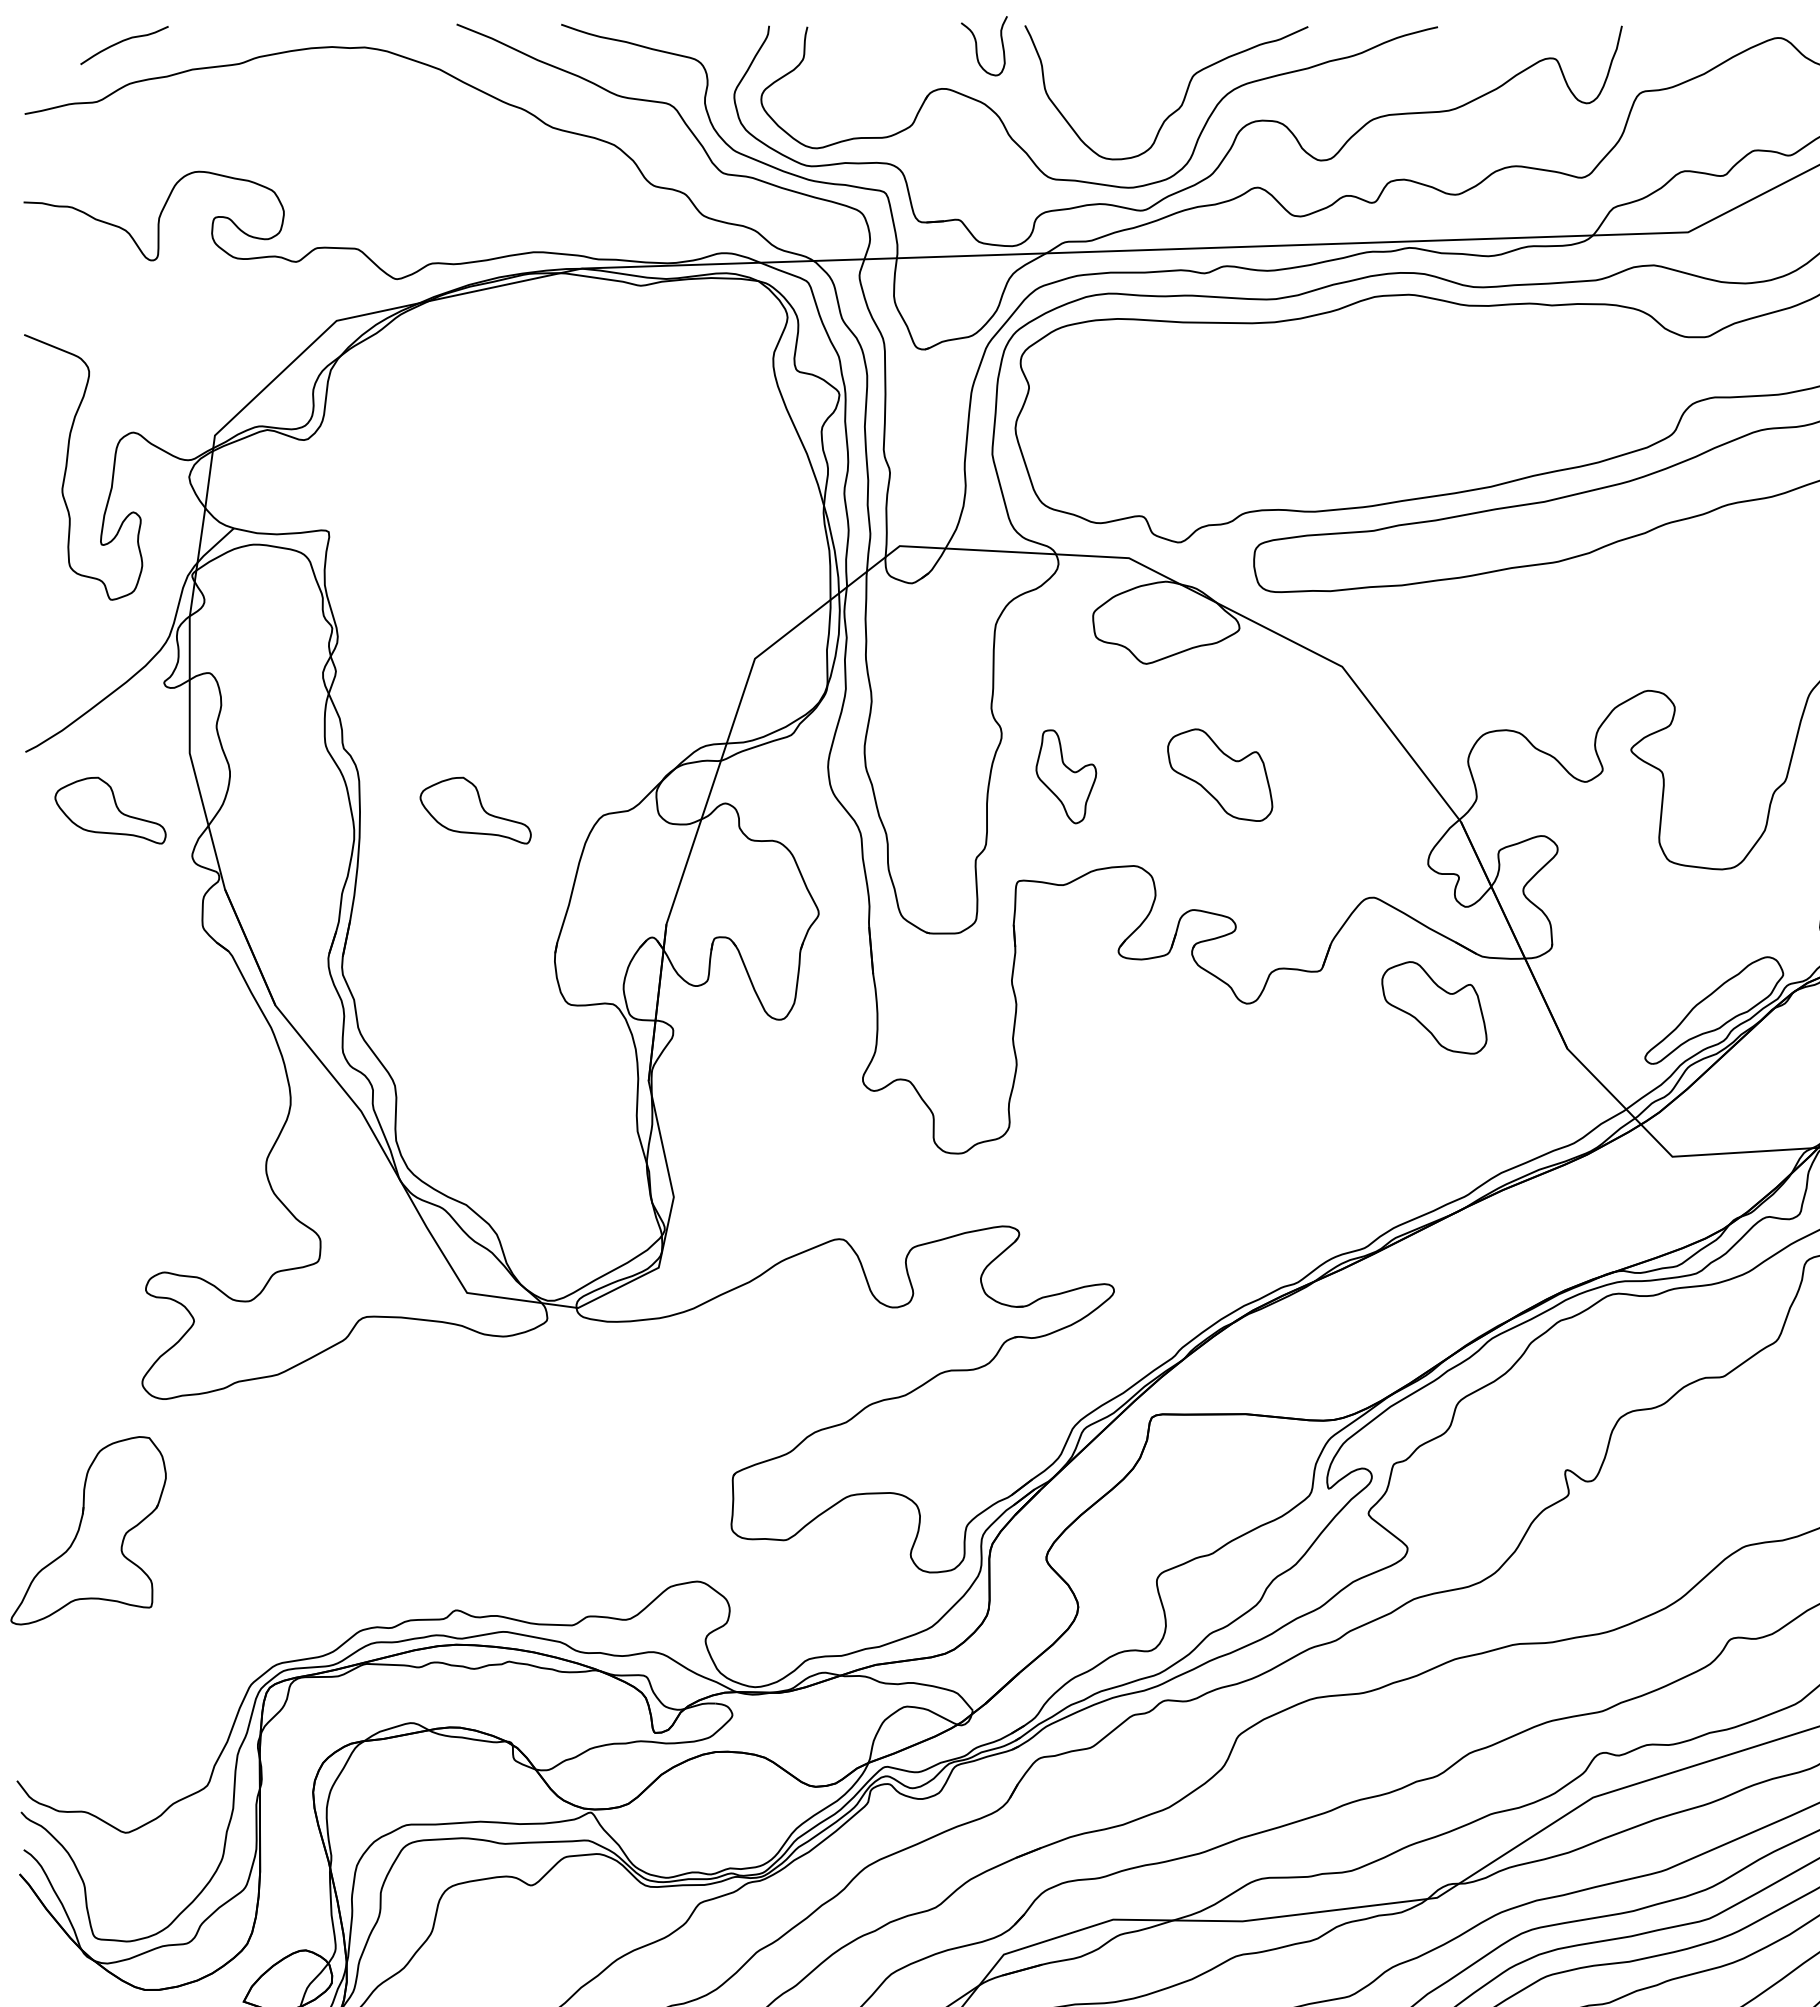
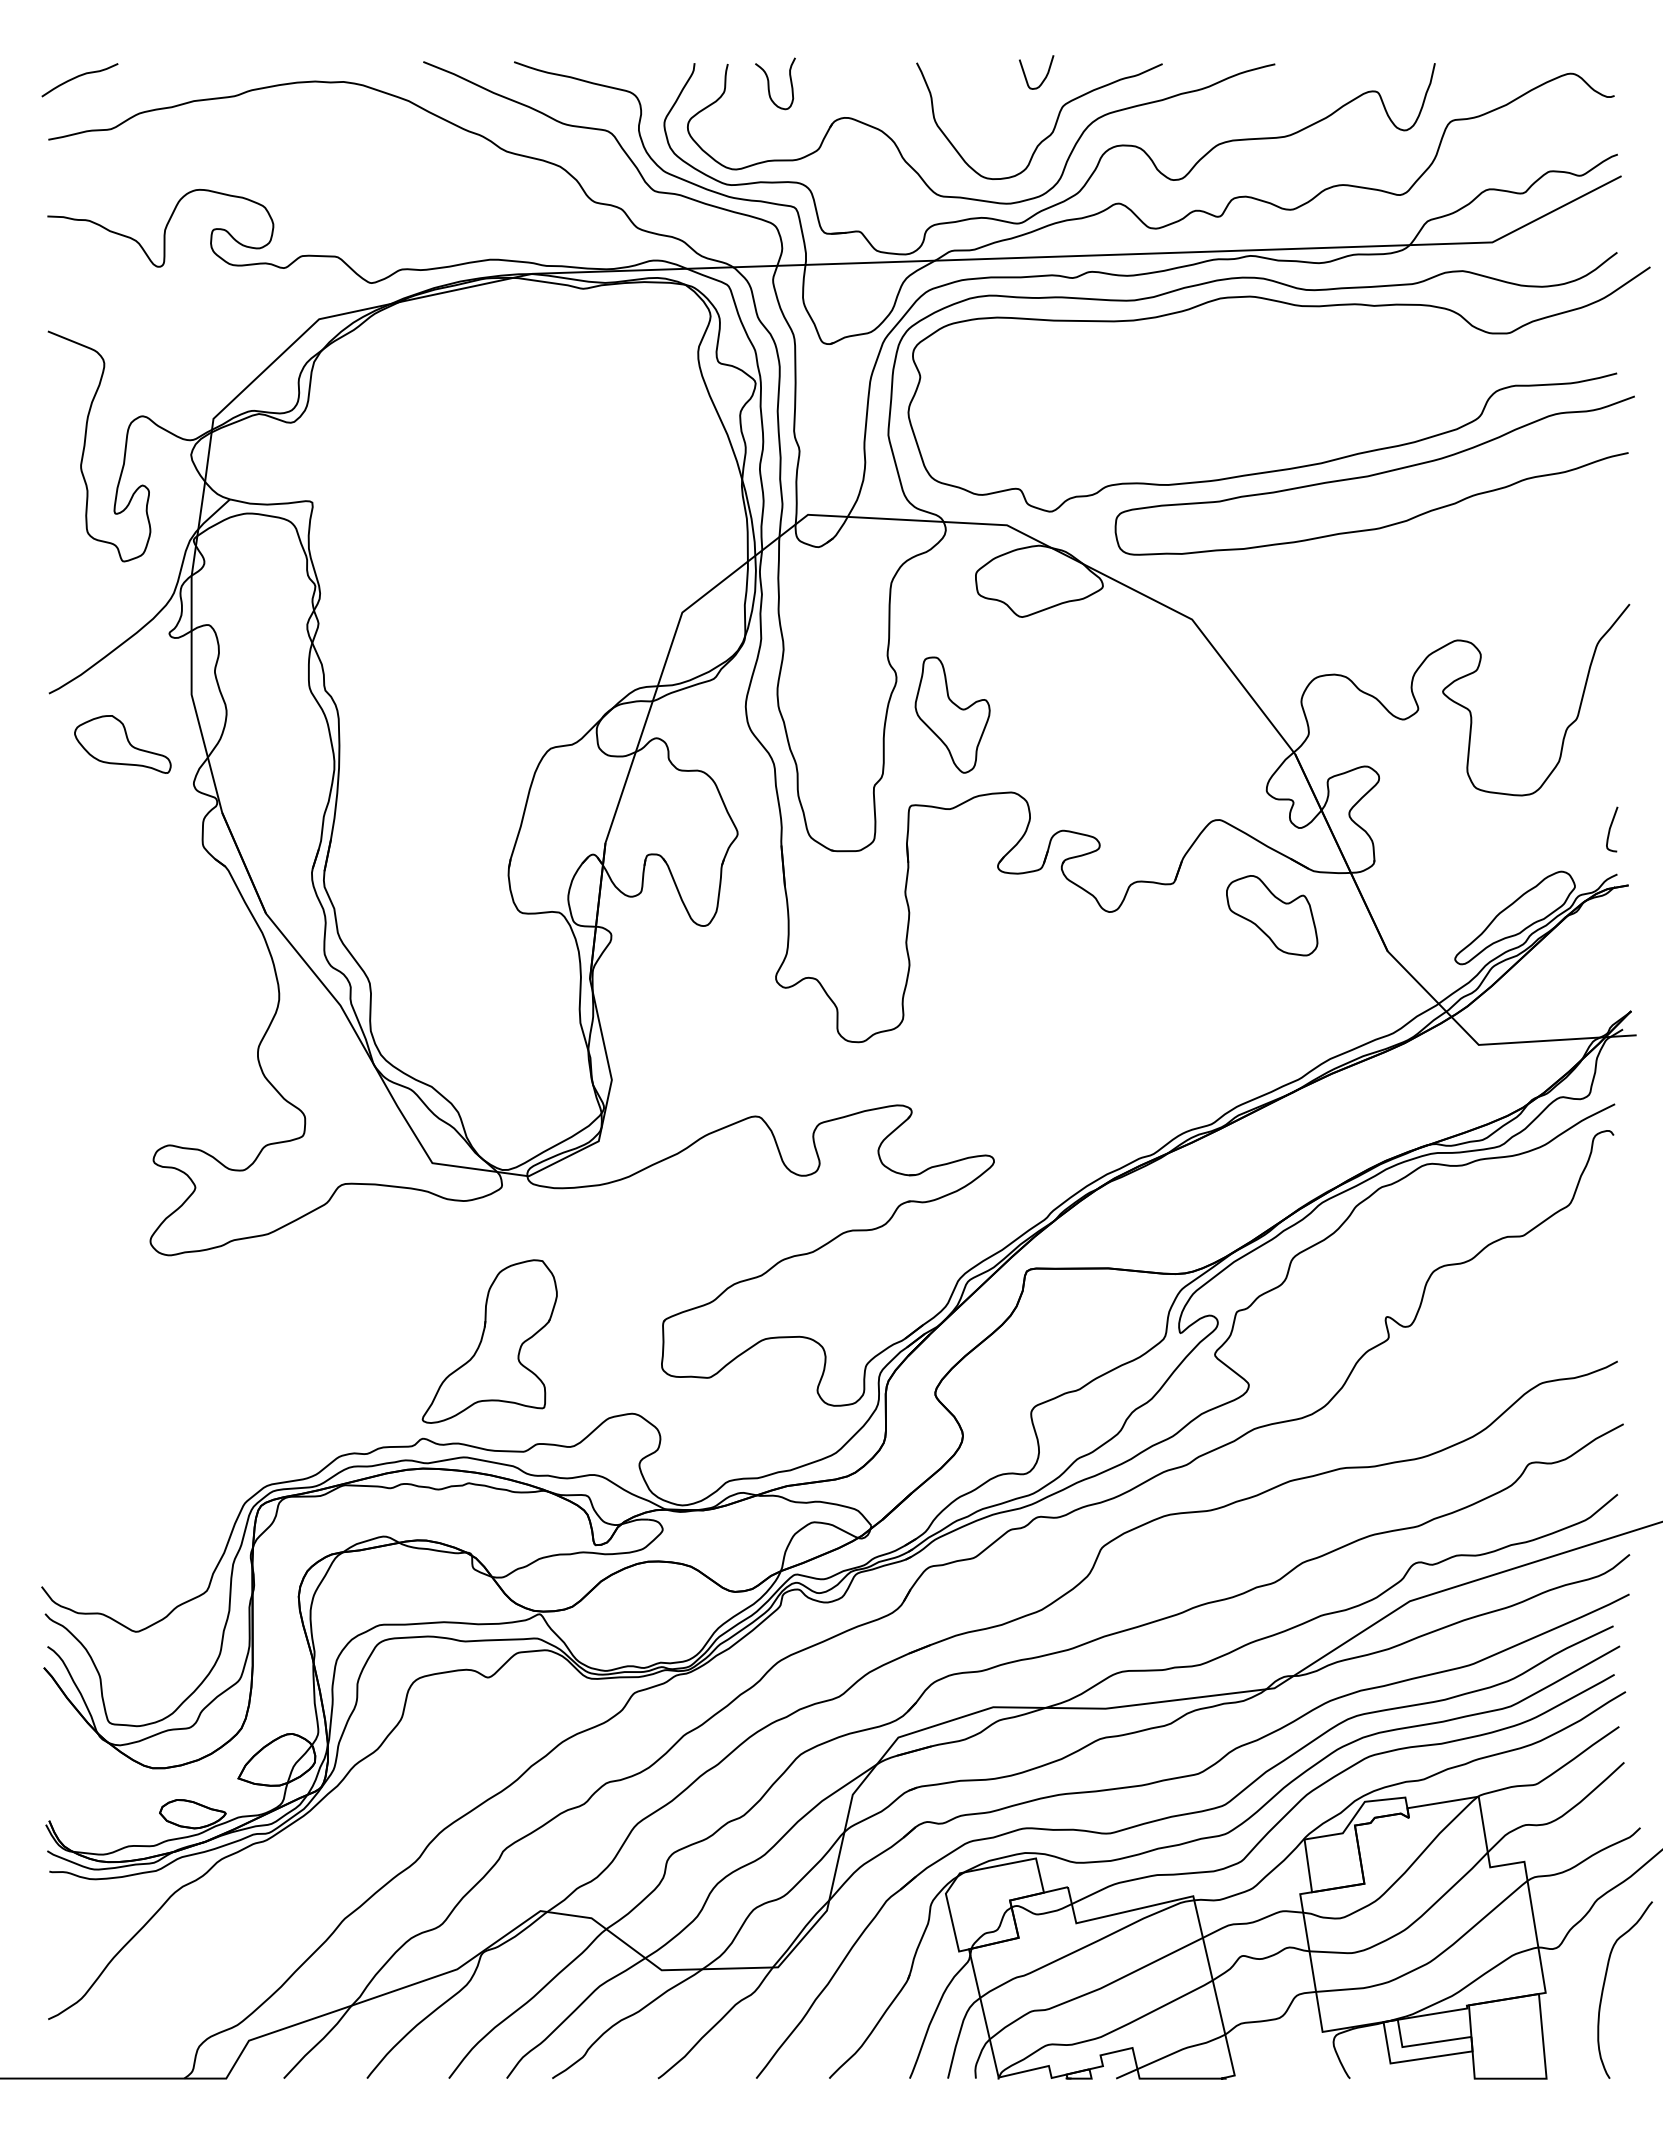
curve: (122, 42) -> (78, 77), moved
curve: (1172, 42) -> (1044, 77), added
curve: (977, 45) -> (769, 83), moved
part: (1220, 774) -> (1086, 713), removed
part: (1066, 776) -> (952, 714), size x1.43
part: (475, 810) -> (439, 744), removed
part: (88, 1530) -> (489, 1341), moved

